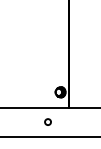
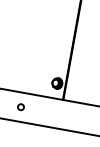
circle: (47, 121) -> (20, 106), moved

